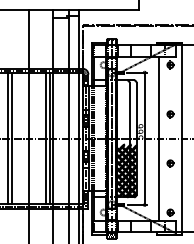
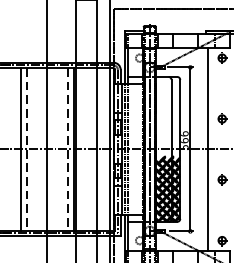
line: (12, 138) -> (26, 148), solid -> dashed
line: (45, 138) -> (67, 148), solid -> dashed

